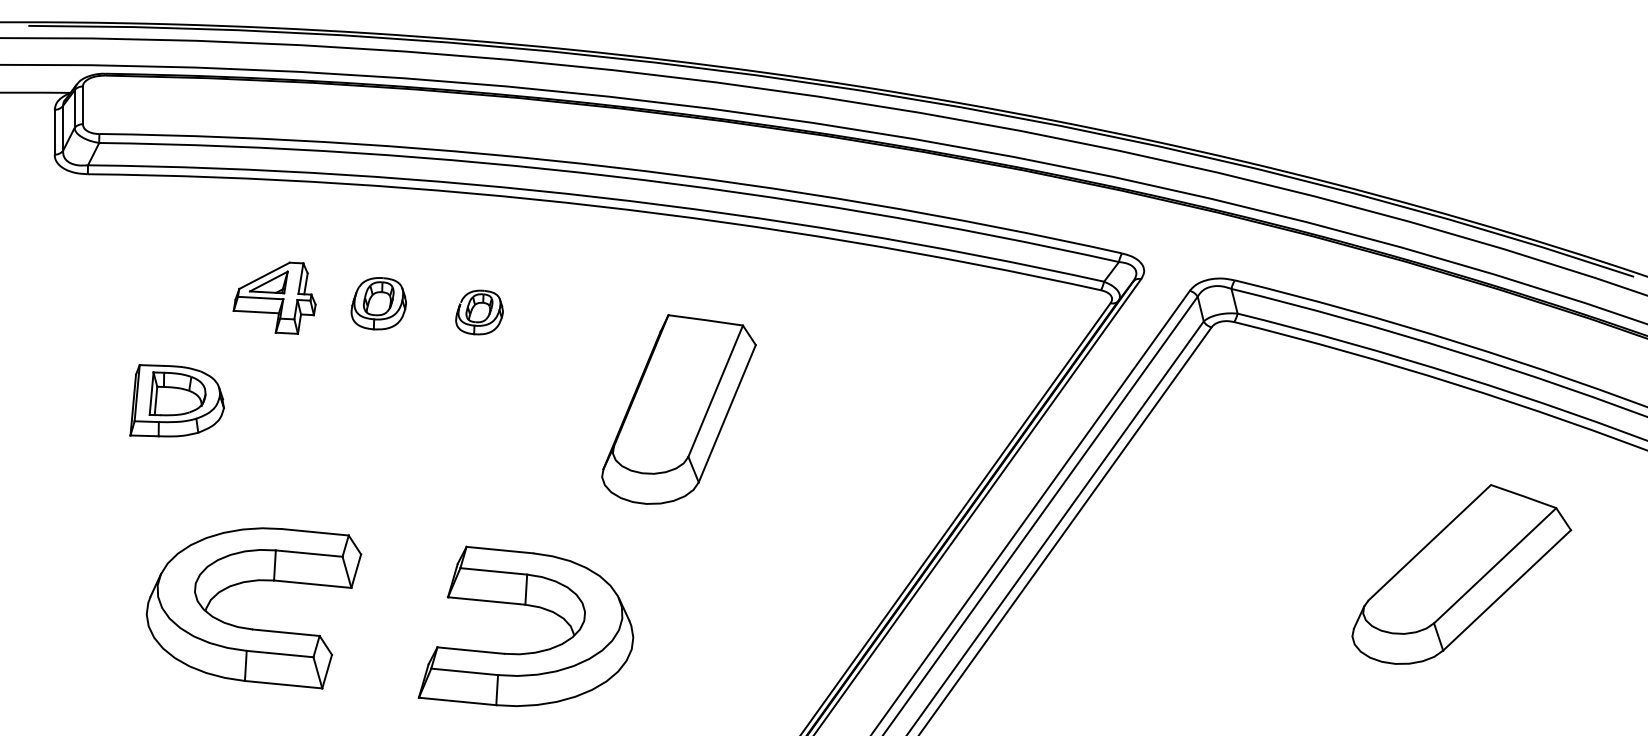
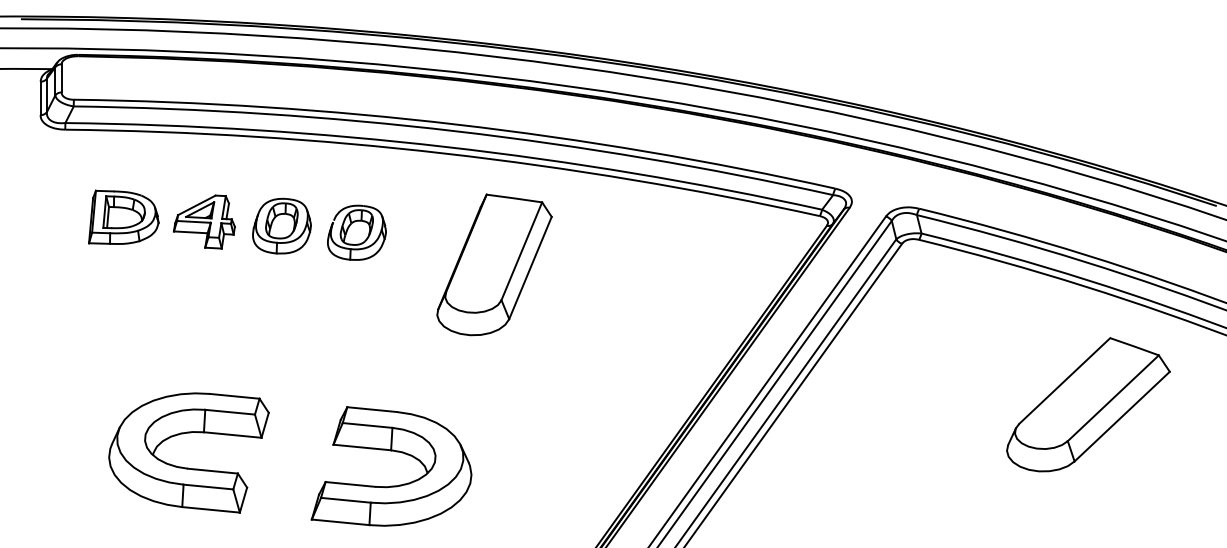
part: (378, 302) -> (281, 225), size x1.43
part: (478, 312) -> (356, 232), size x1.67
part: (176, 399) -> (123, 216), moved
part: (678, 408) -> (494, 264), moved
part: (1461, 574) -> (1088, 404), moved

